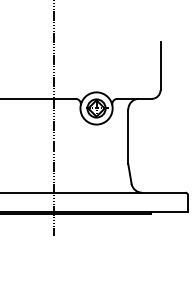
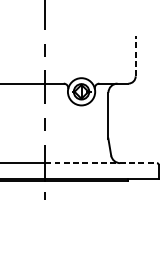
line: (160, 65) -> (135, 55), solid -> dashed
line: (119, 192) -> (100, 162), solid -> dashed

